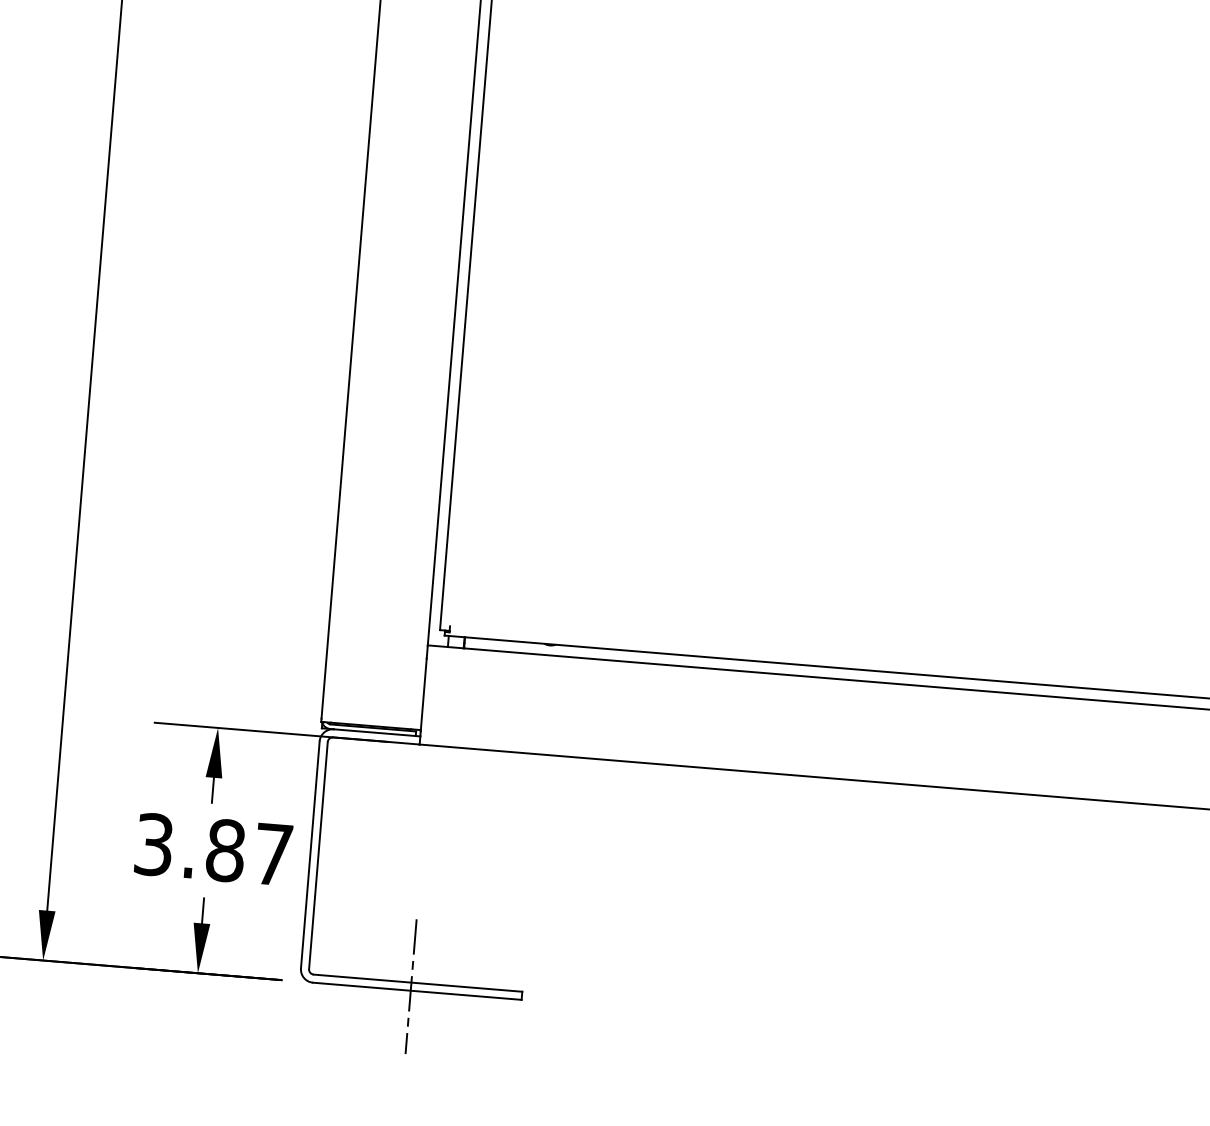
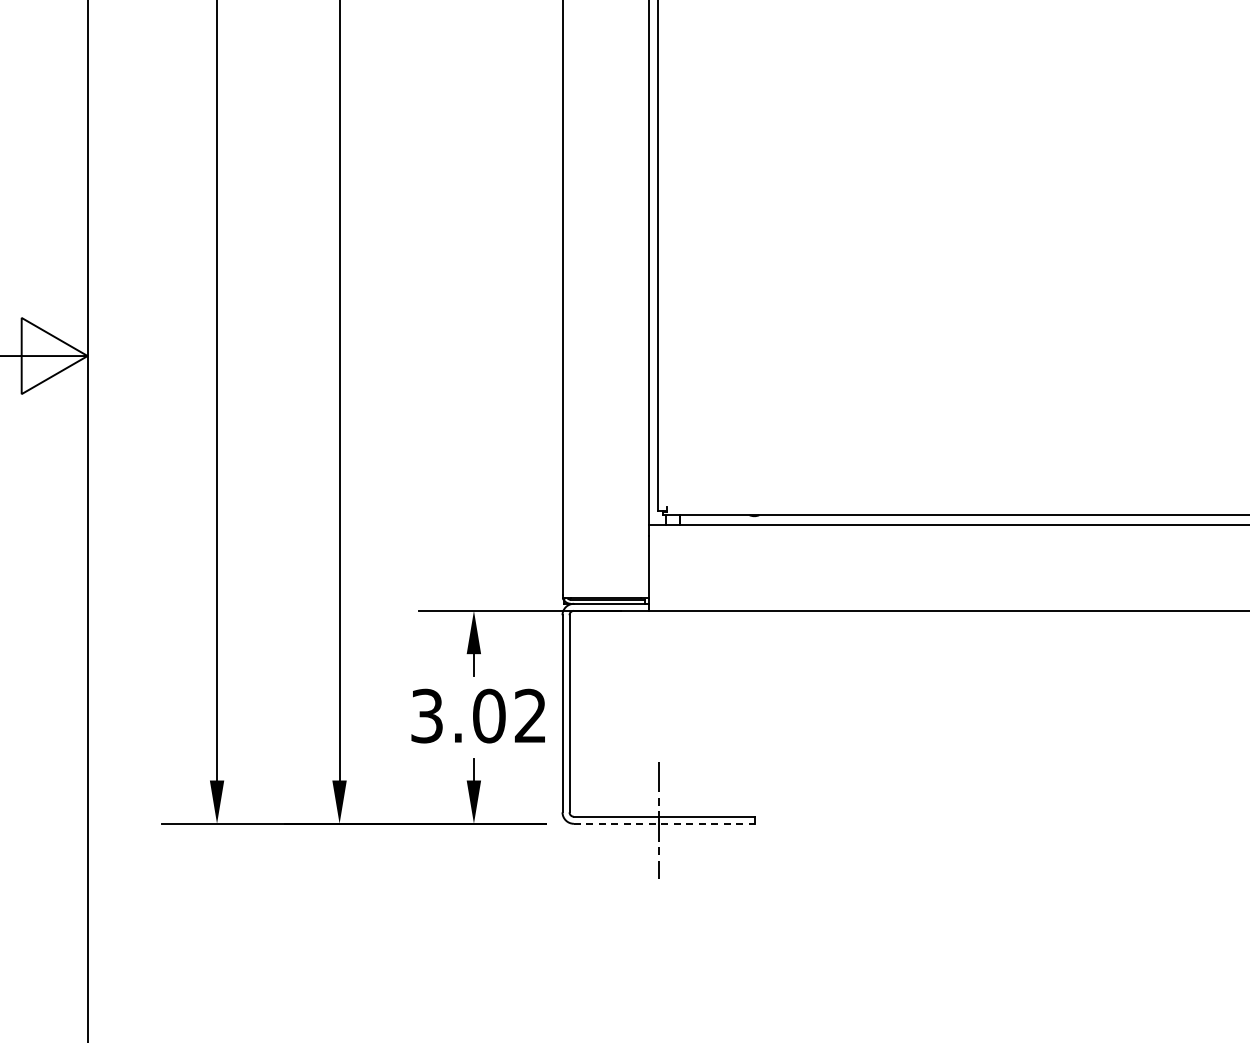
text: (249, 851) -> (509, 715), 3.87 -> 3.02
line: (417, 990) -> (664, 823), solid -> dashed

